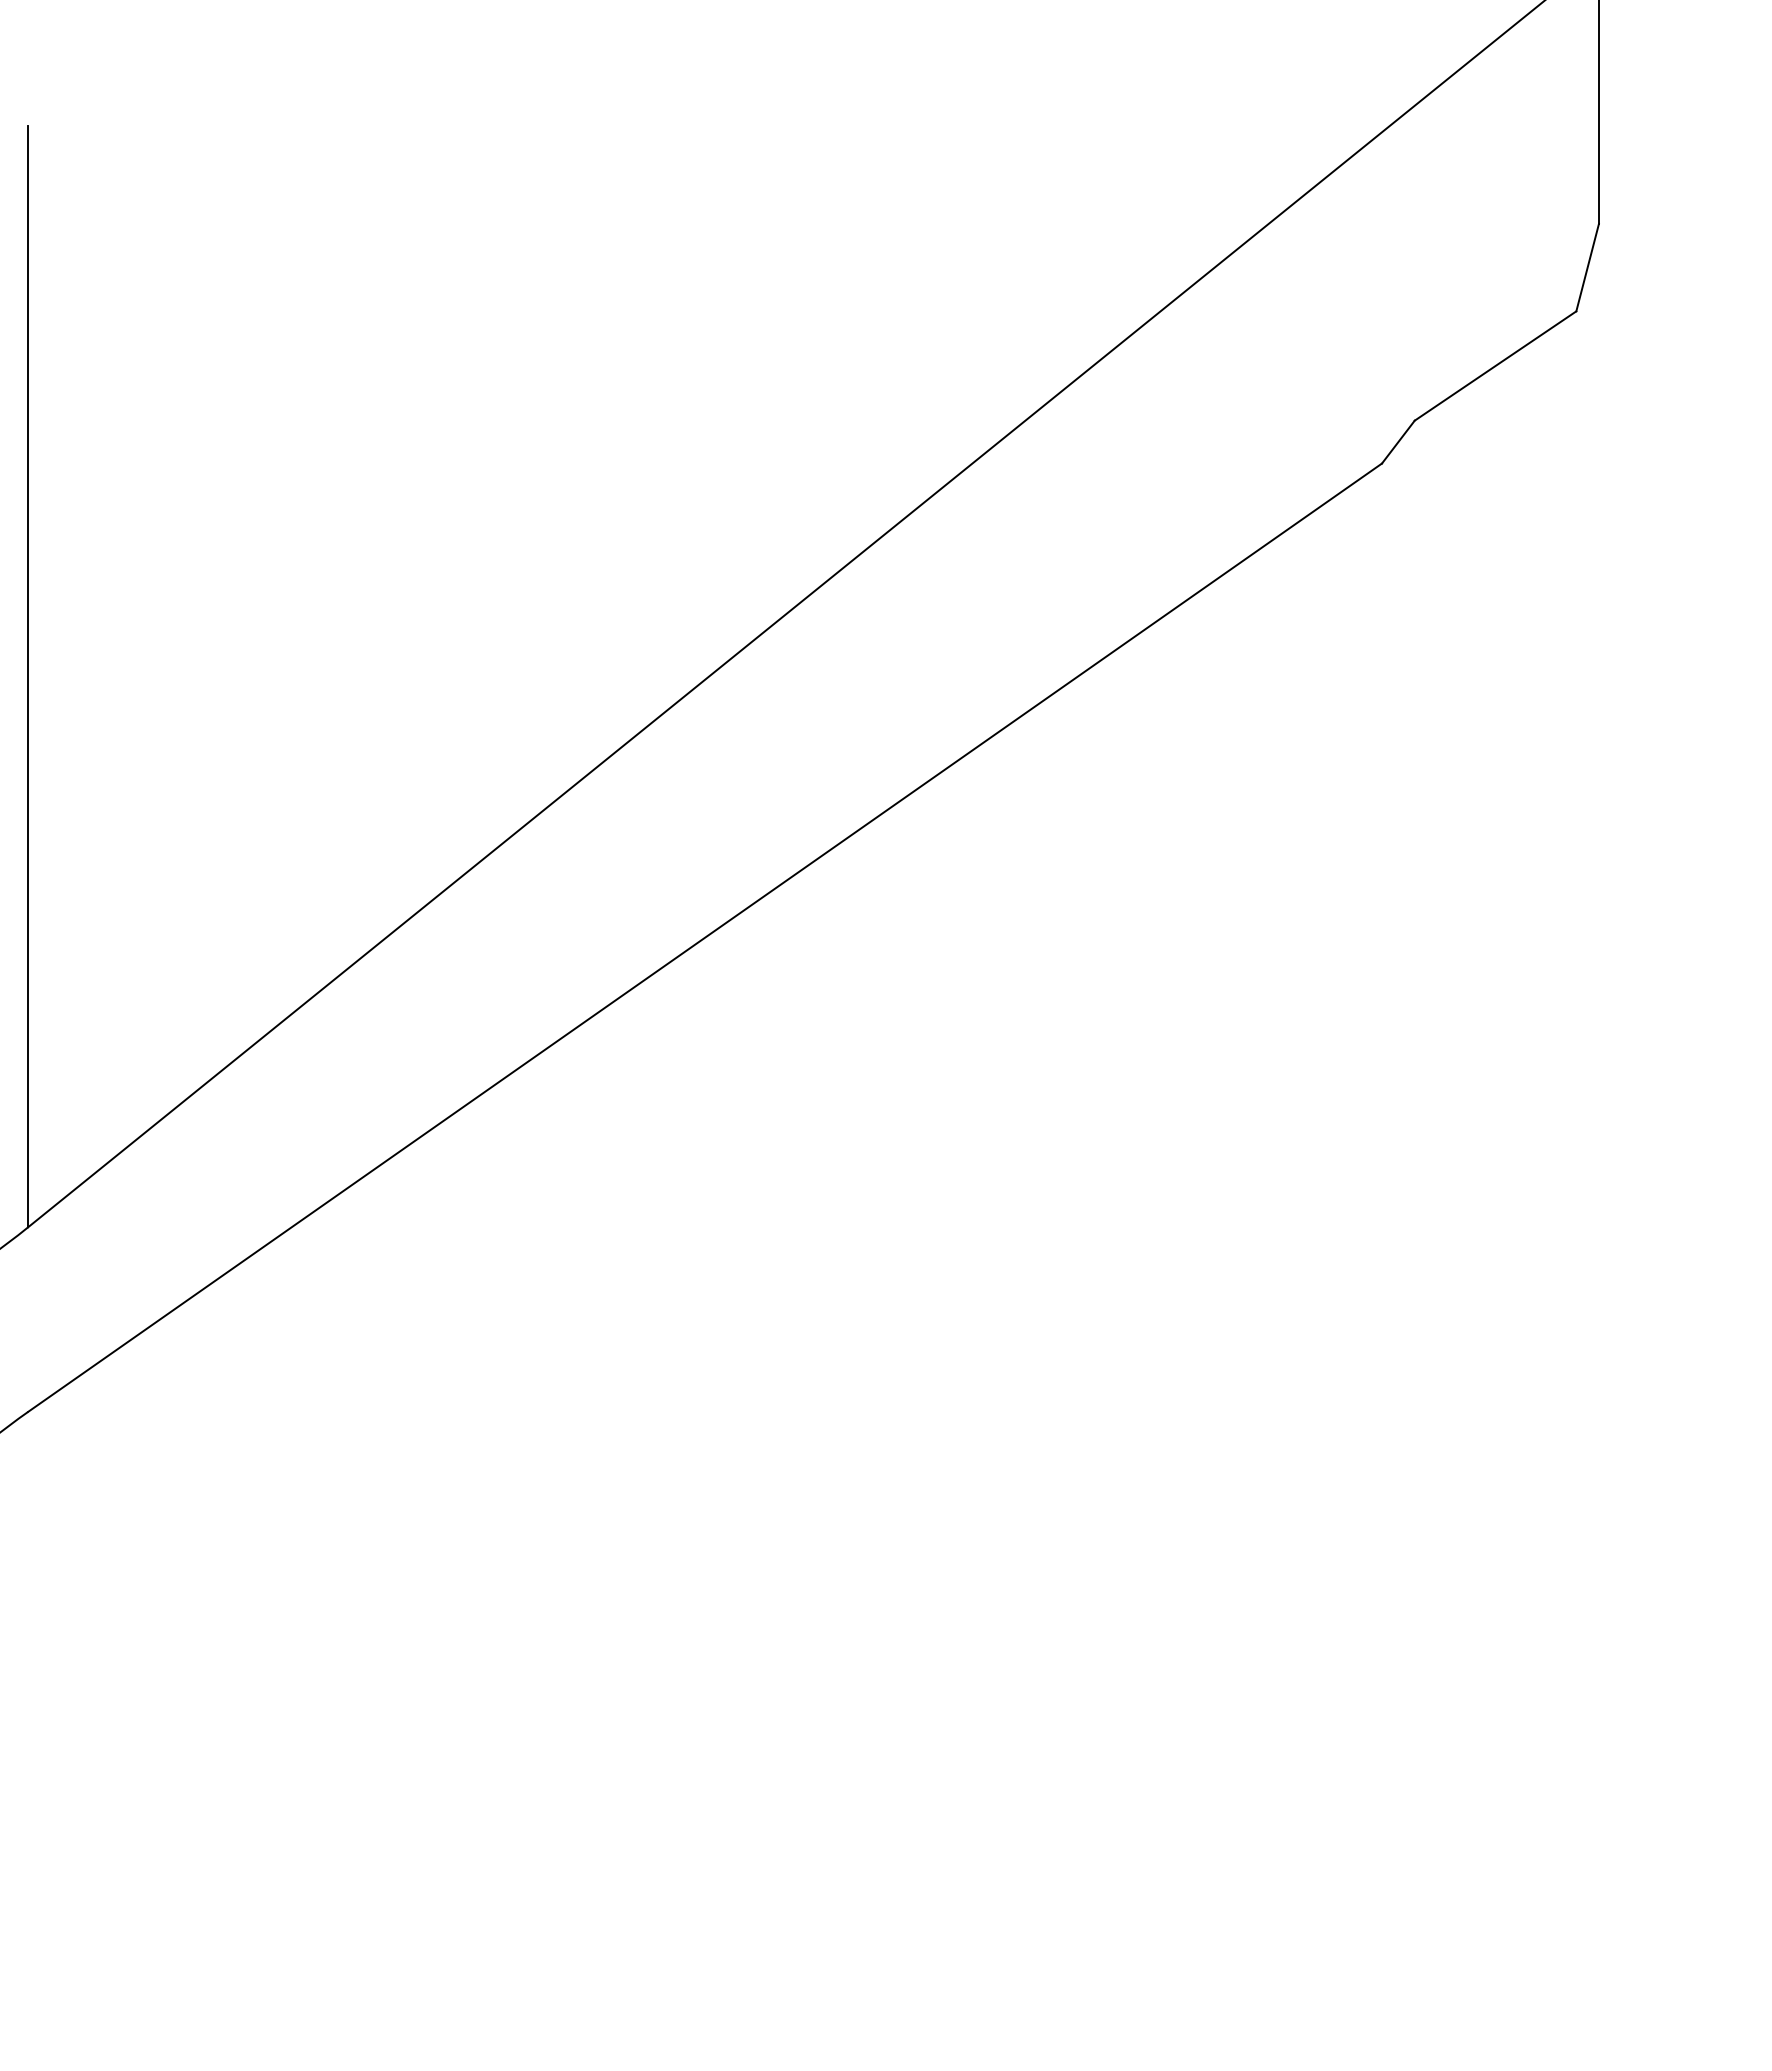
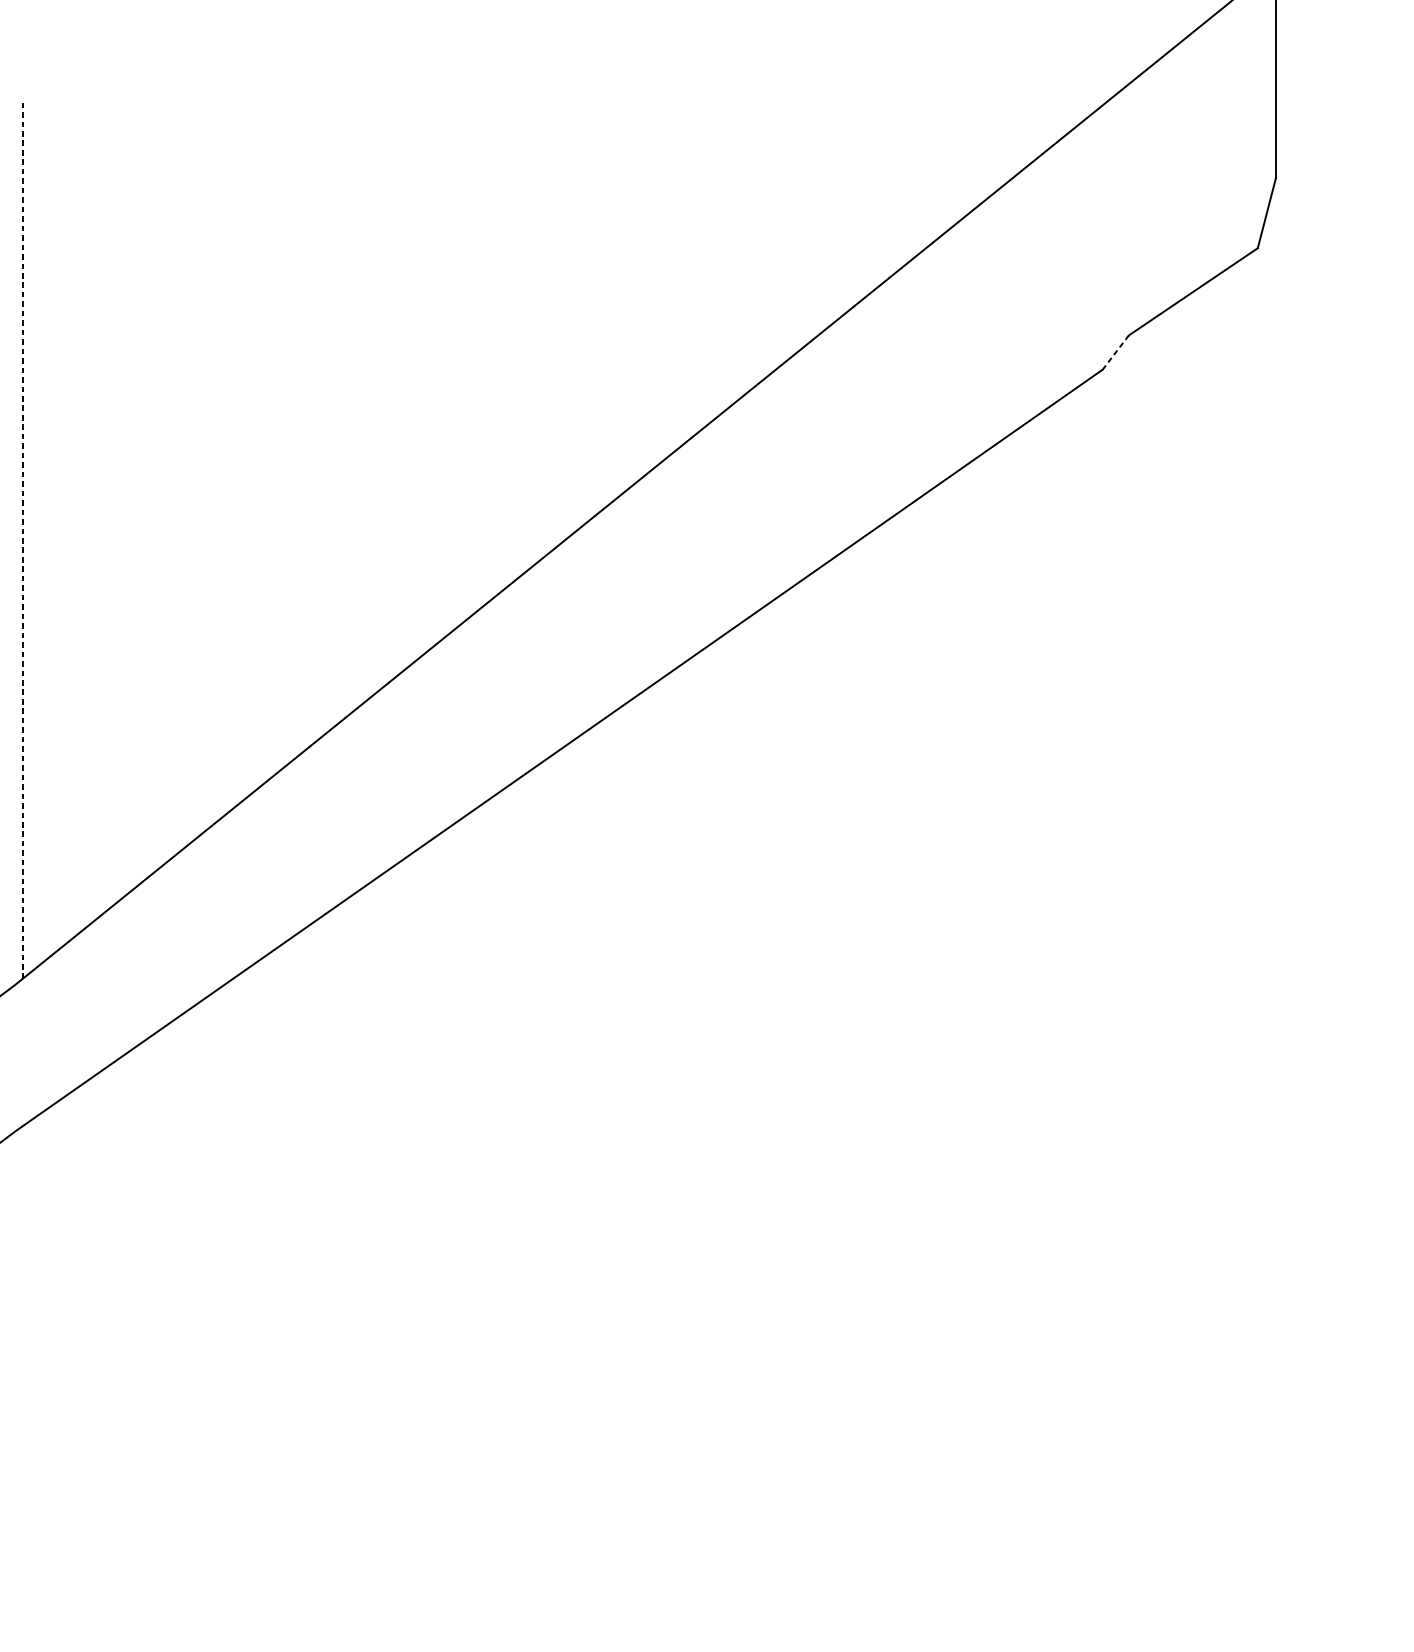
line: (1398, 442) -> (1115, 352), solid -> dashed
line: (28, 676) -> (22, 539), solid -> dashed

